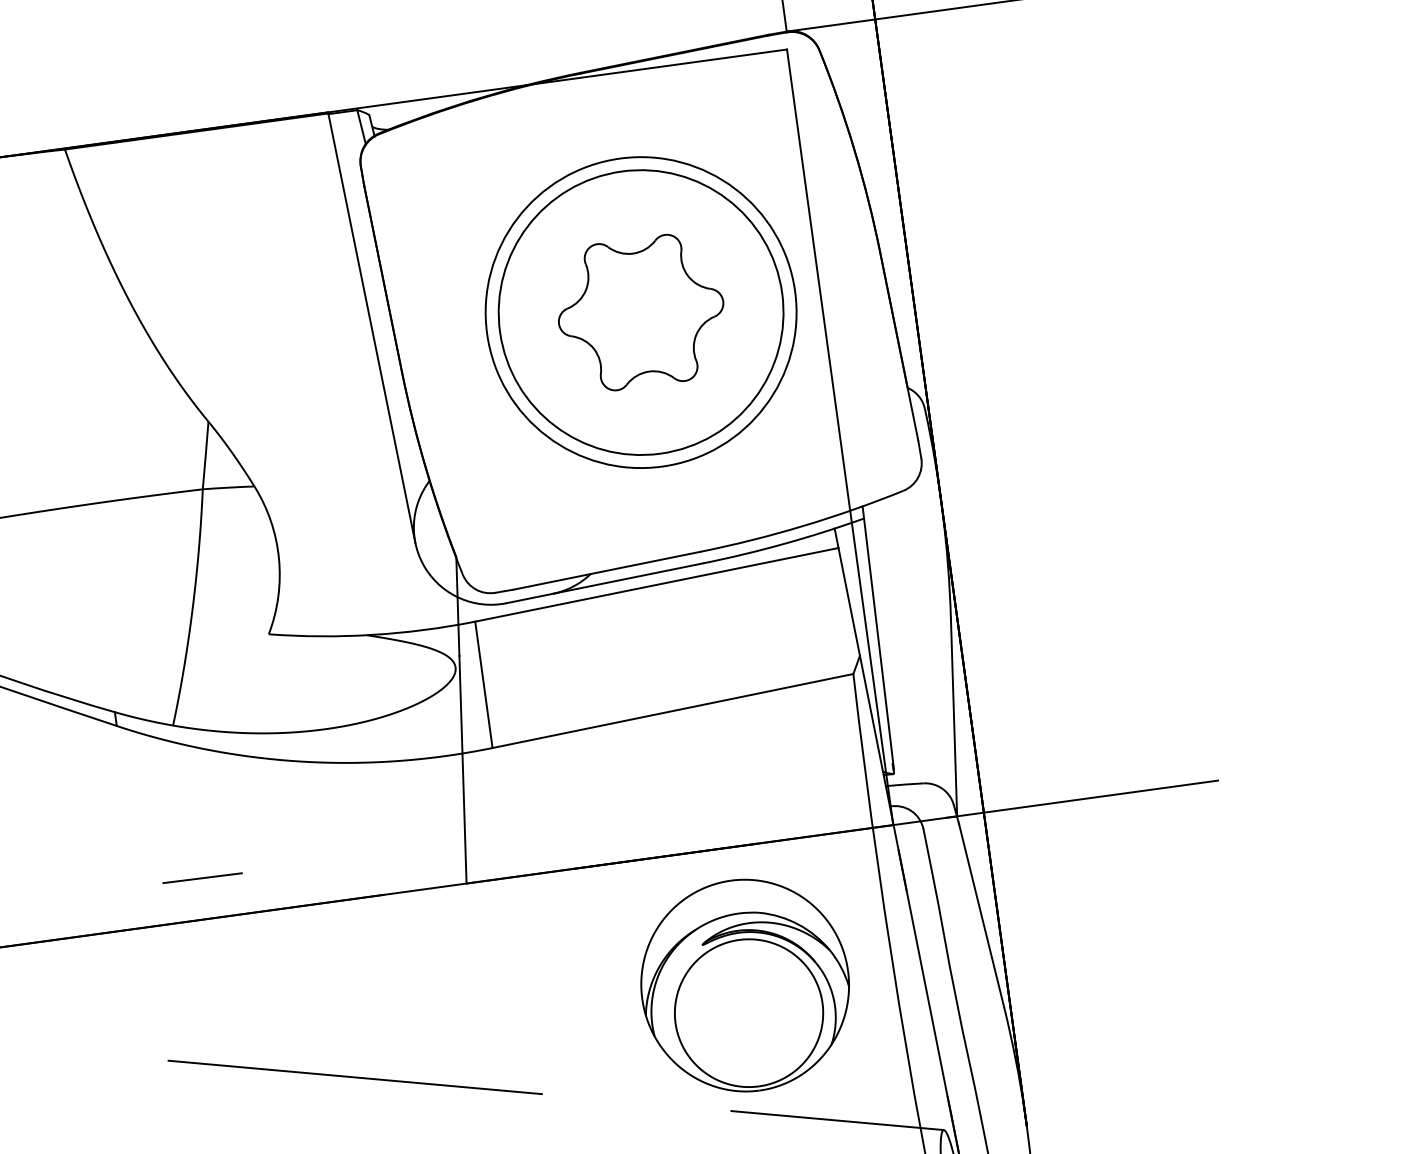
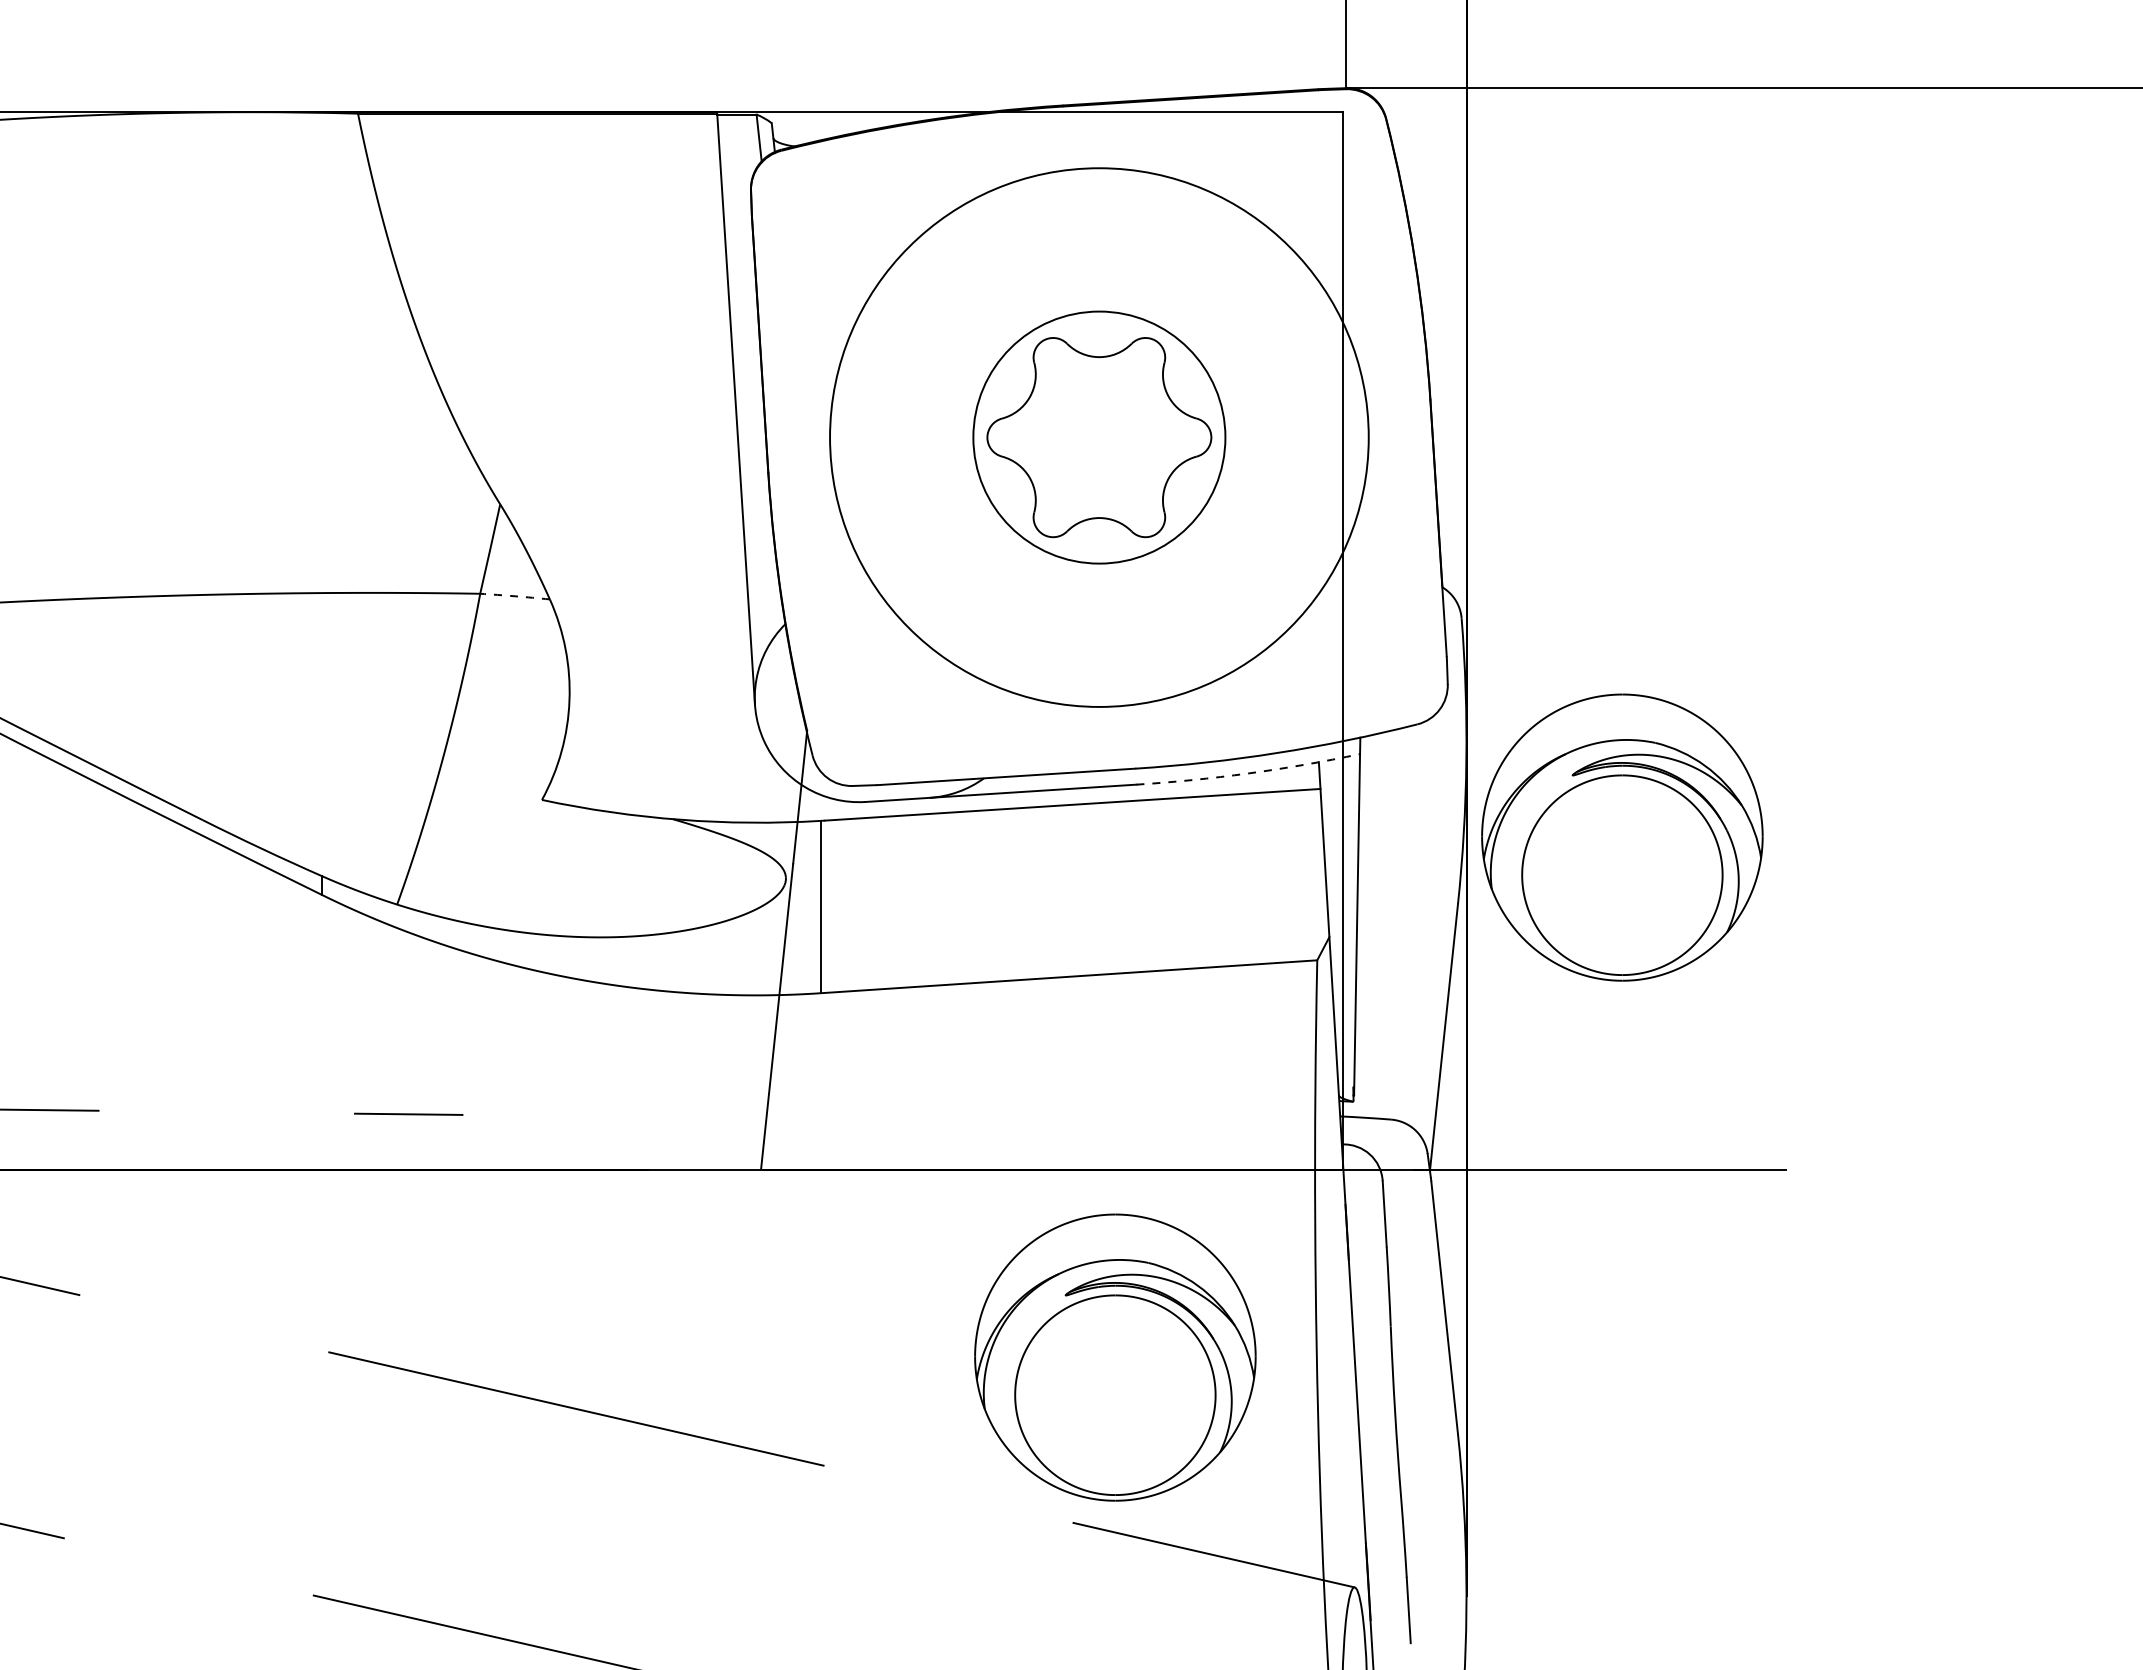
circle: (641, 312) -> (1099, 437), size x0.6
circle: (641, 312) -> (1099, 437), size x1.4
arc: (228, 487) -> (515, 596), solid -> dashed
arc: (784, 543) -> (1248, 773), solid -> dashed
part: (1064, 553) -> (1622, 837), added

